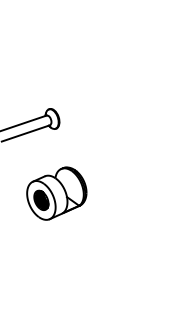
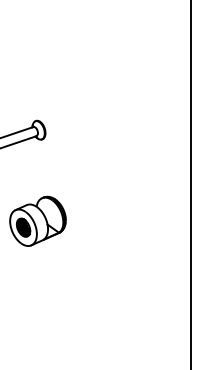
part: (56, 192) -> (37, 220), moved

